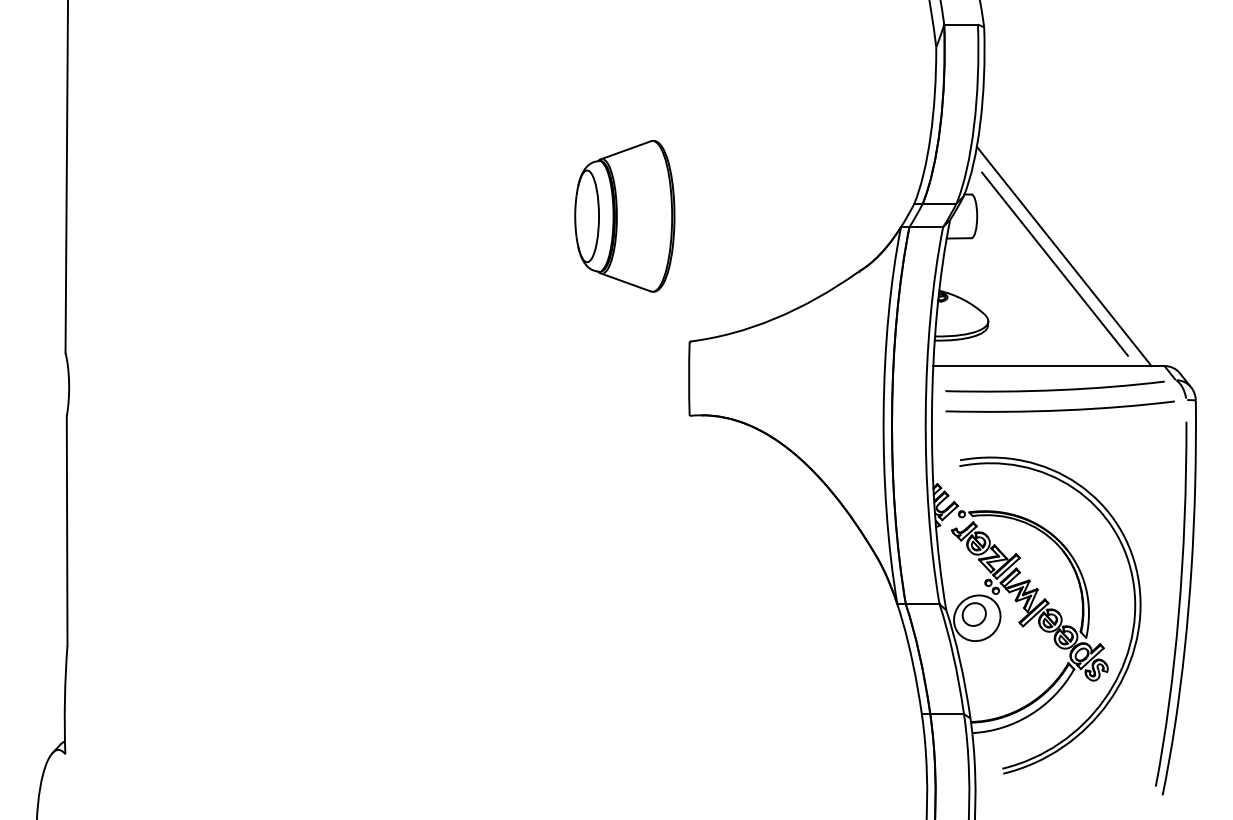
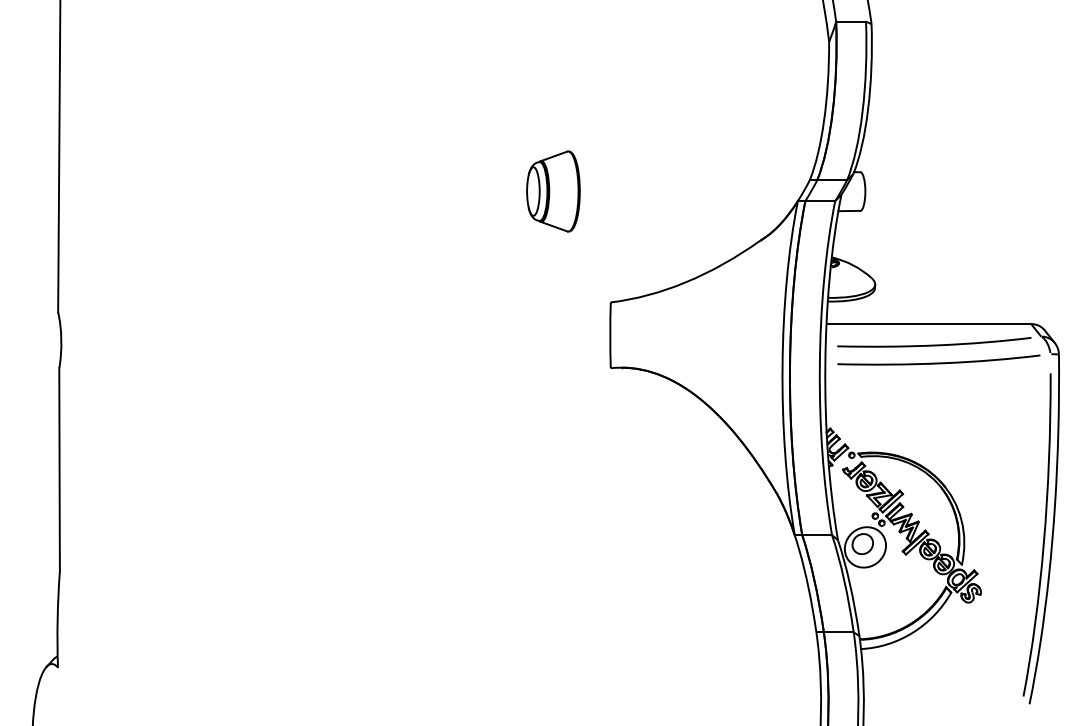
part: (624, 216) -> (553, 191), size x0.6
line: (1064, 256) -> (942, 227), removed
line: (1054, 263) -> (933, 233), removed
part: (1132, 627) -> (1002, 555), removed

